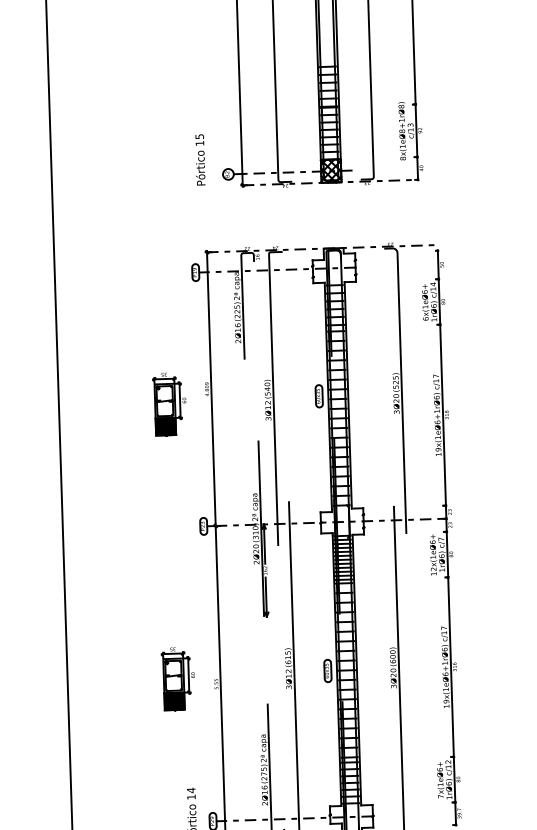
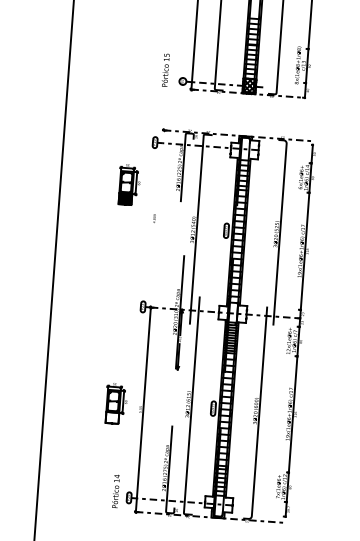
line: (210, 388) -> (156, 218), removed
part: (168, 403) -> (128, 184), moved
fill: (174, 700) -> (112, 417), removed

